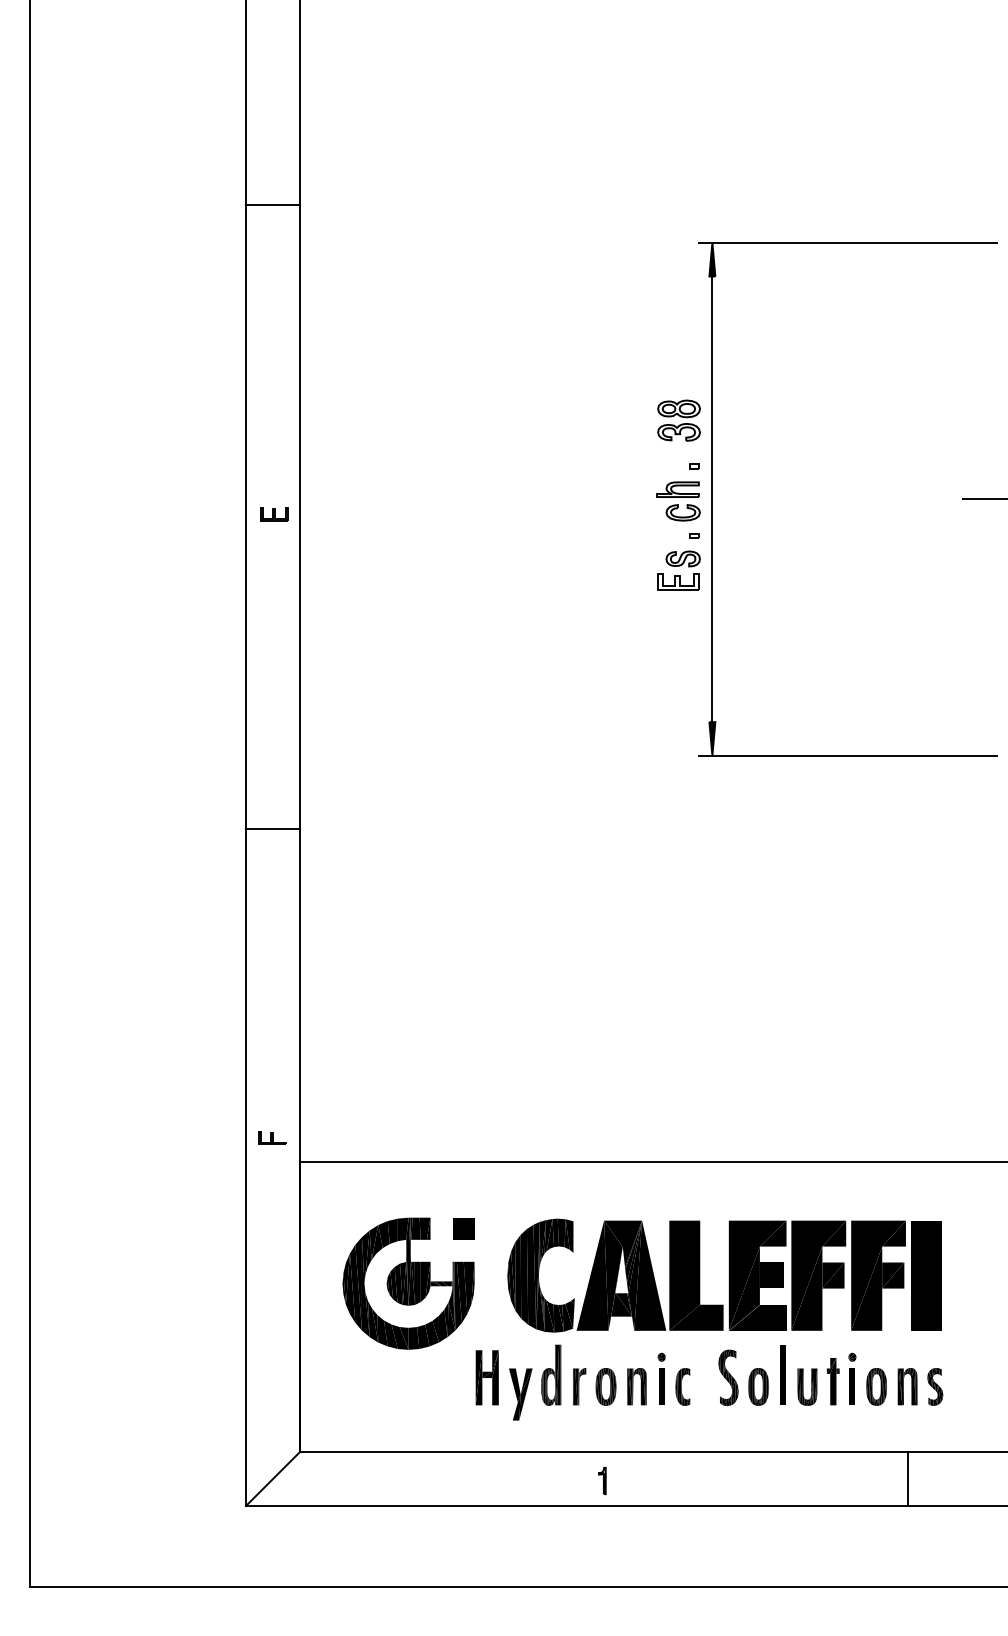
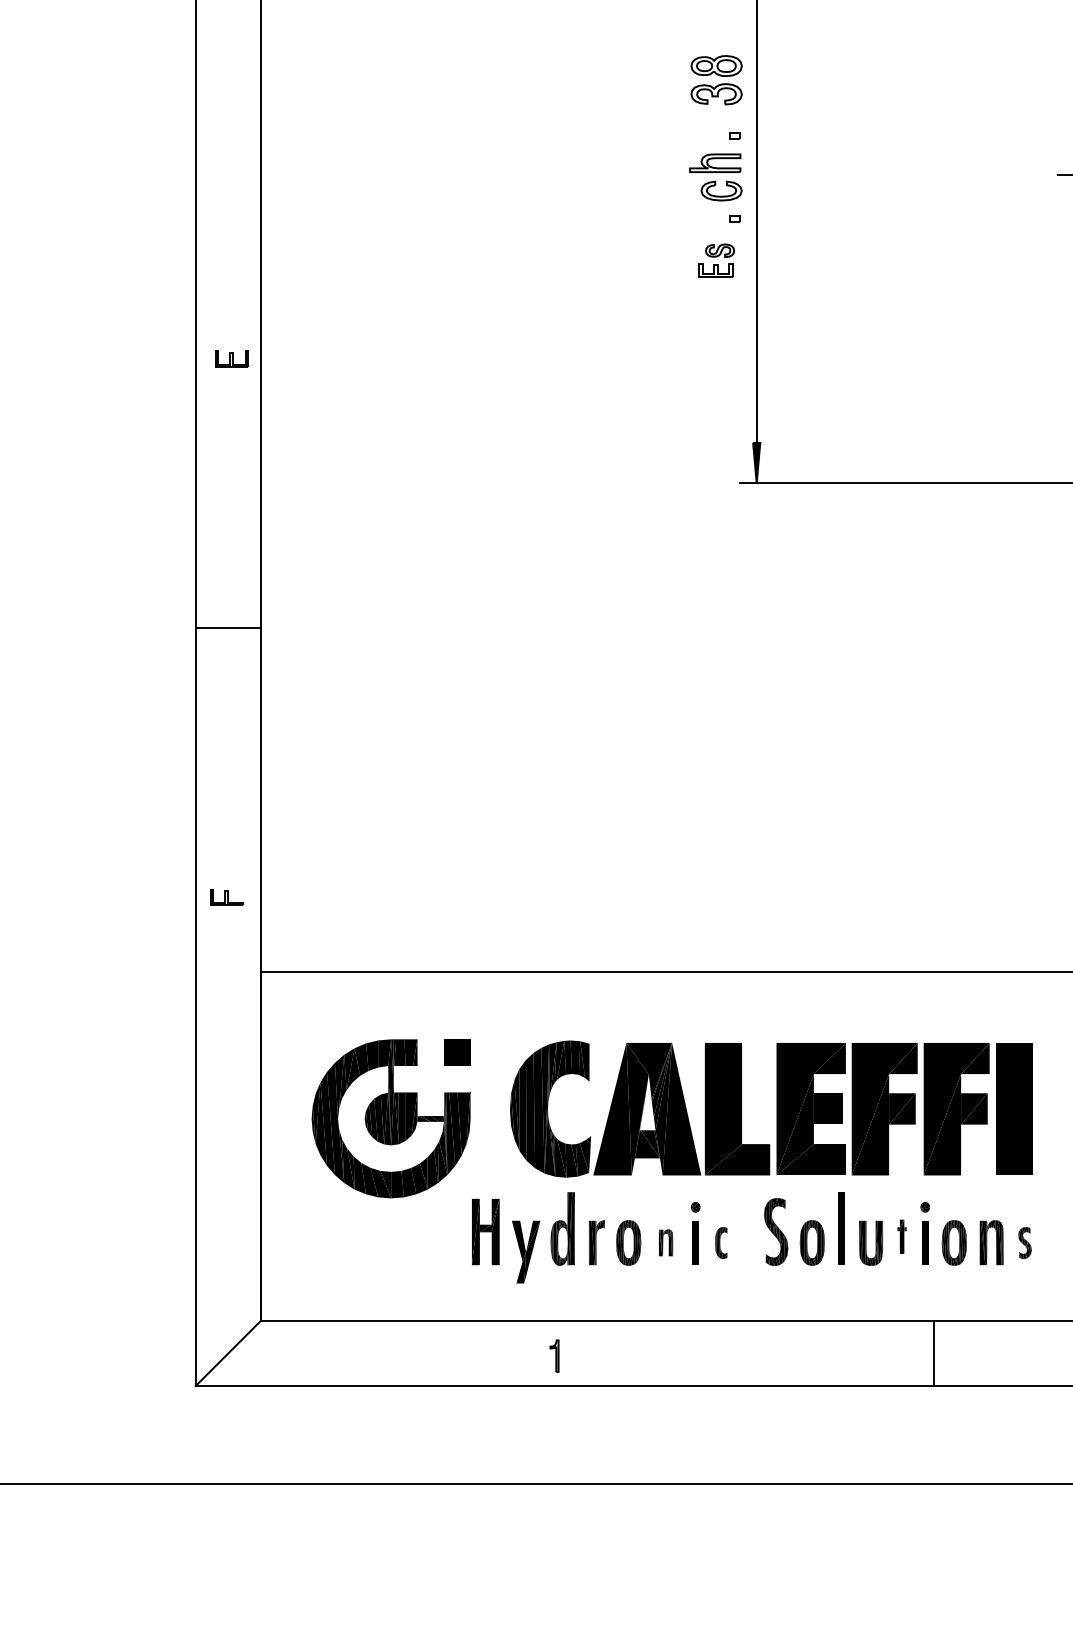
part: (274, 514) -> (232, 359), moved
part: (678, 570) -> (715, 260), size x0.7
line: (273, 828) -> (228, 627), moved
part: (272, 1137) -> (227, 897), moved
part: (832, 1381) -> (901, 1236), size x0.6
part: (636, 1386) -> (665, 1242), size x0.6
part: (682, 1386) -> (720, 1242), size x0.7
part: (935, 1386) -> (1025, 1242), size x0.7
line: (907, 1478) -> (933, 1353), moved
part: (602, 1481) -> (554, 1356), moved

